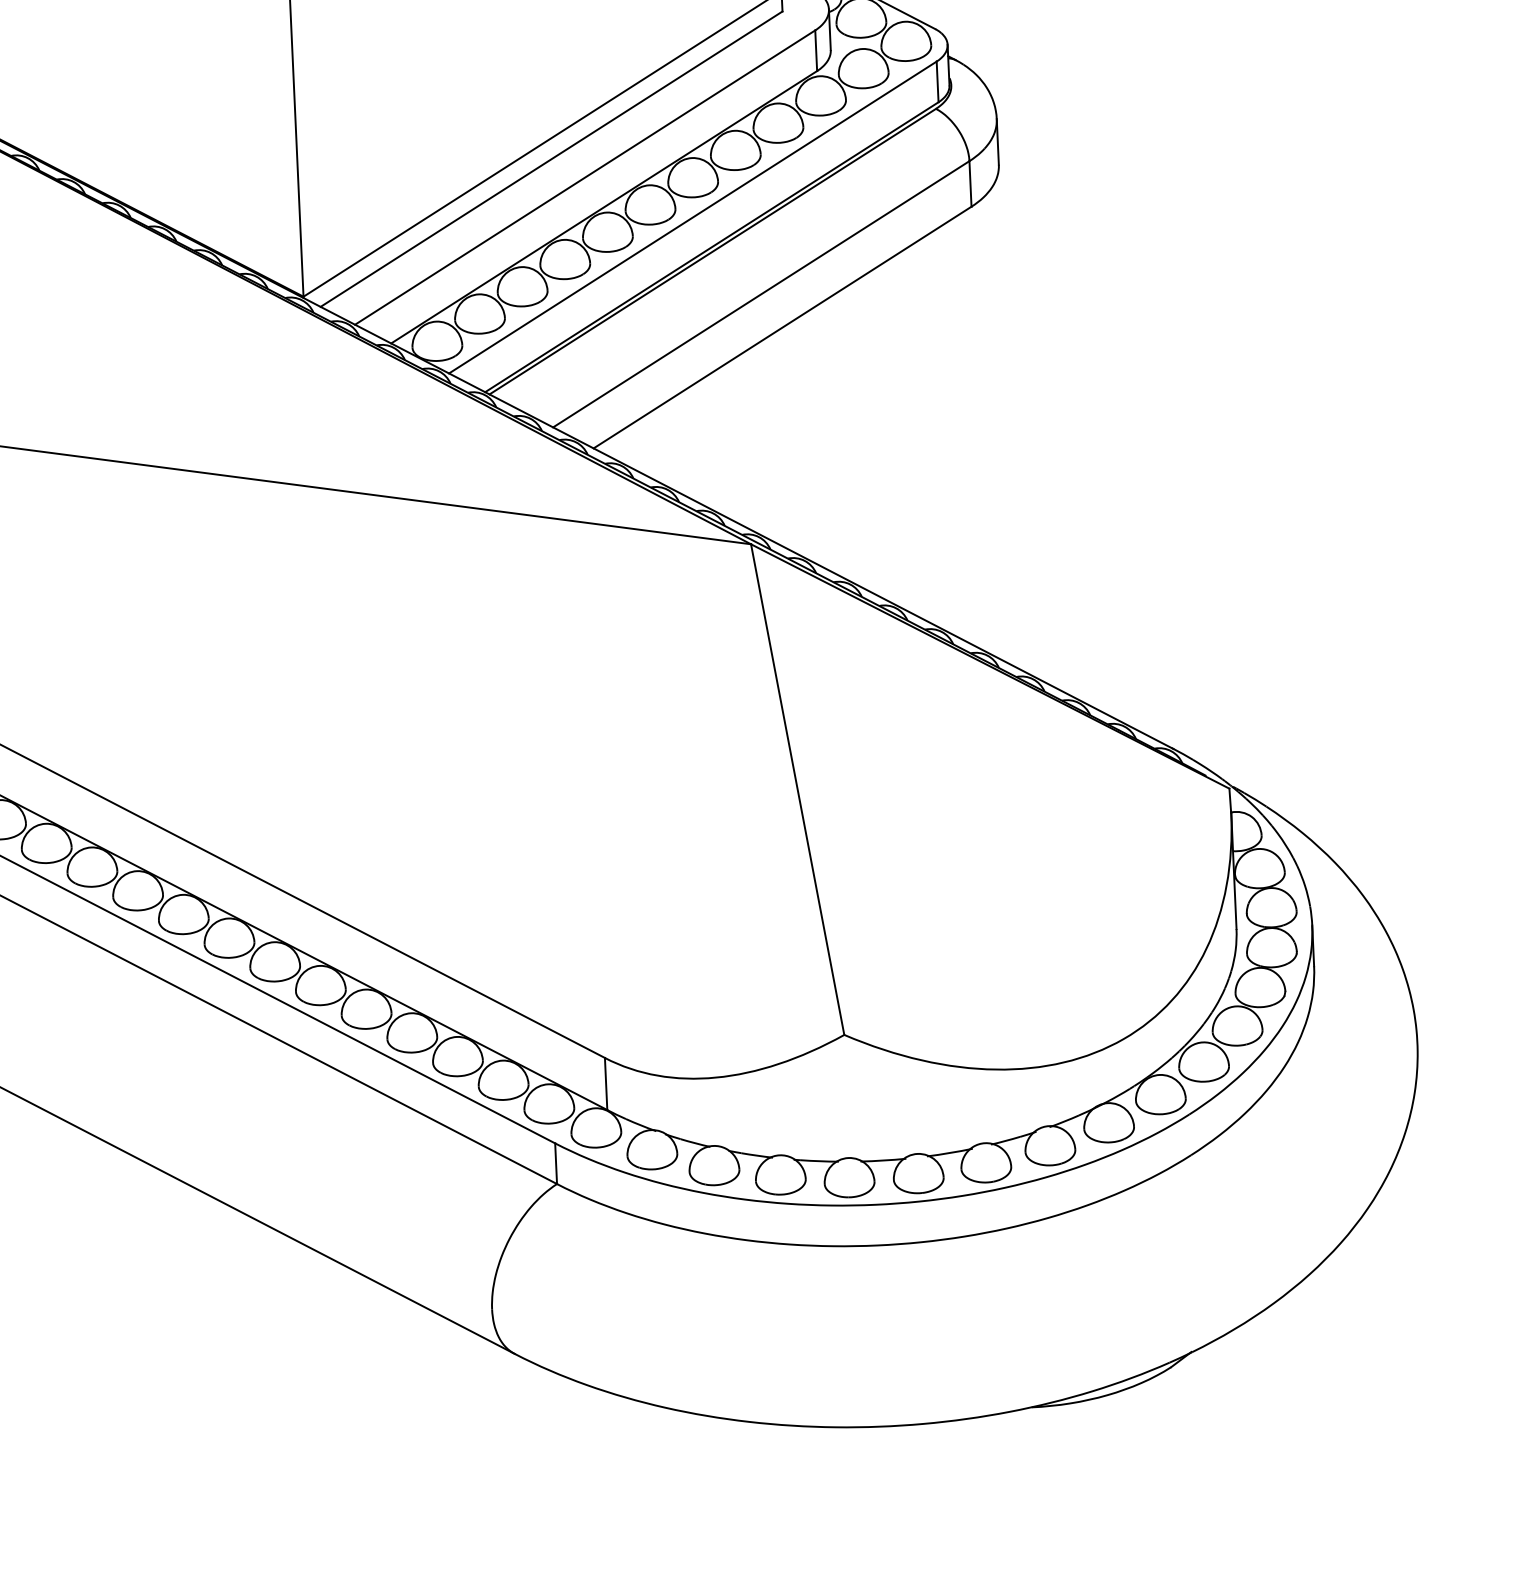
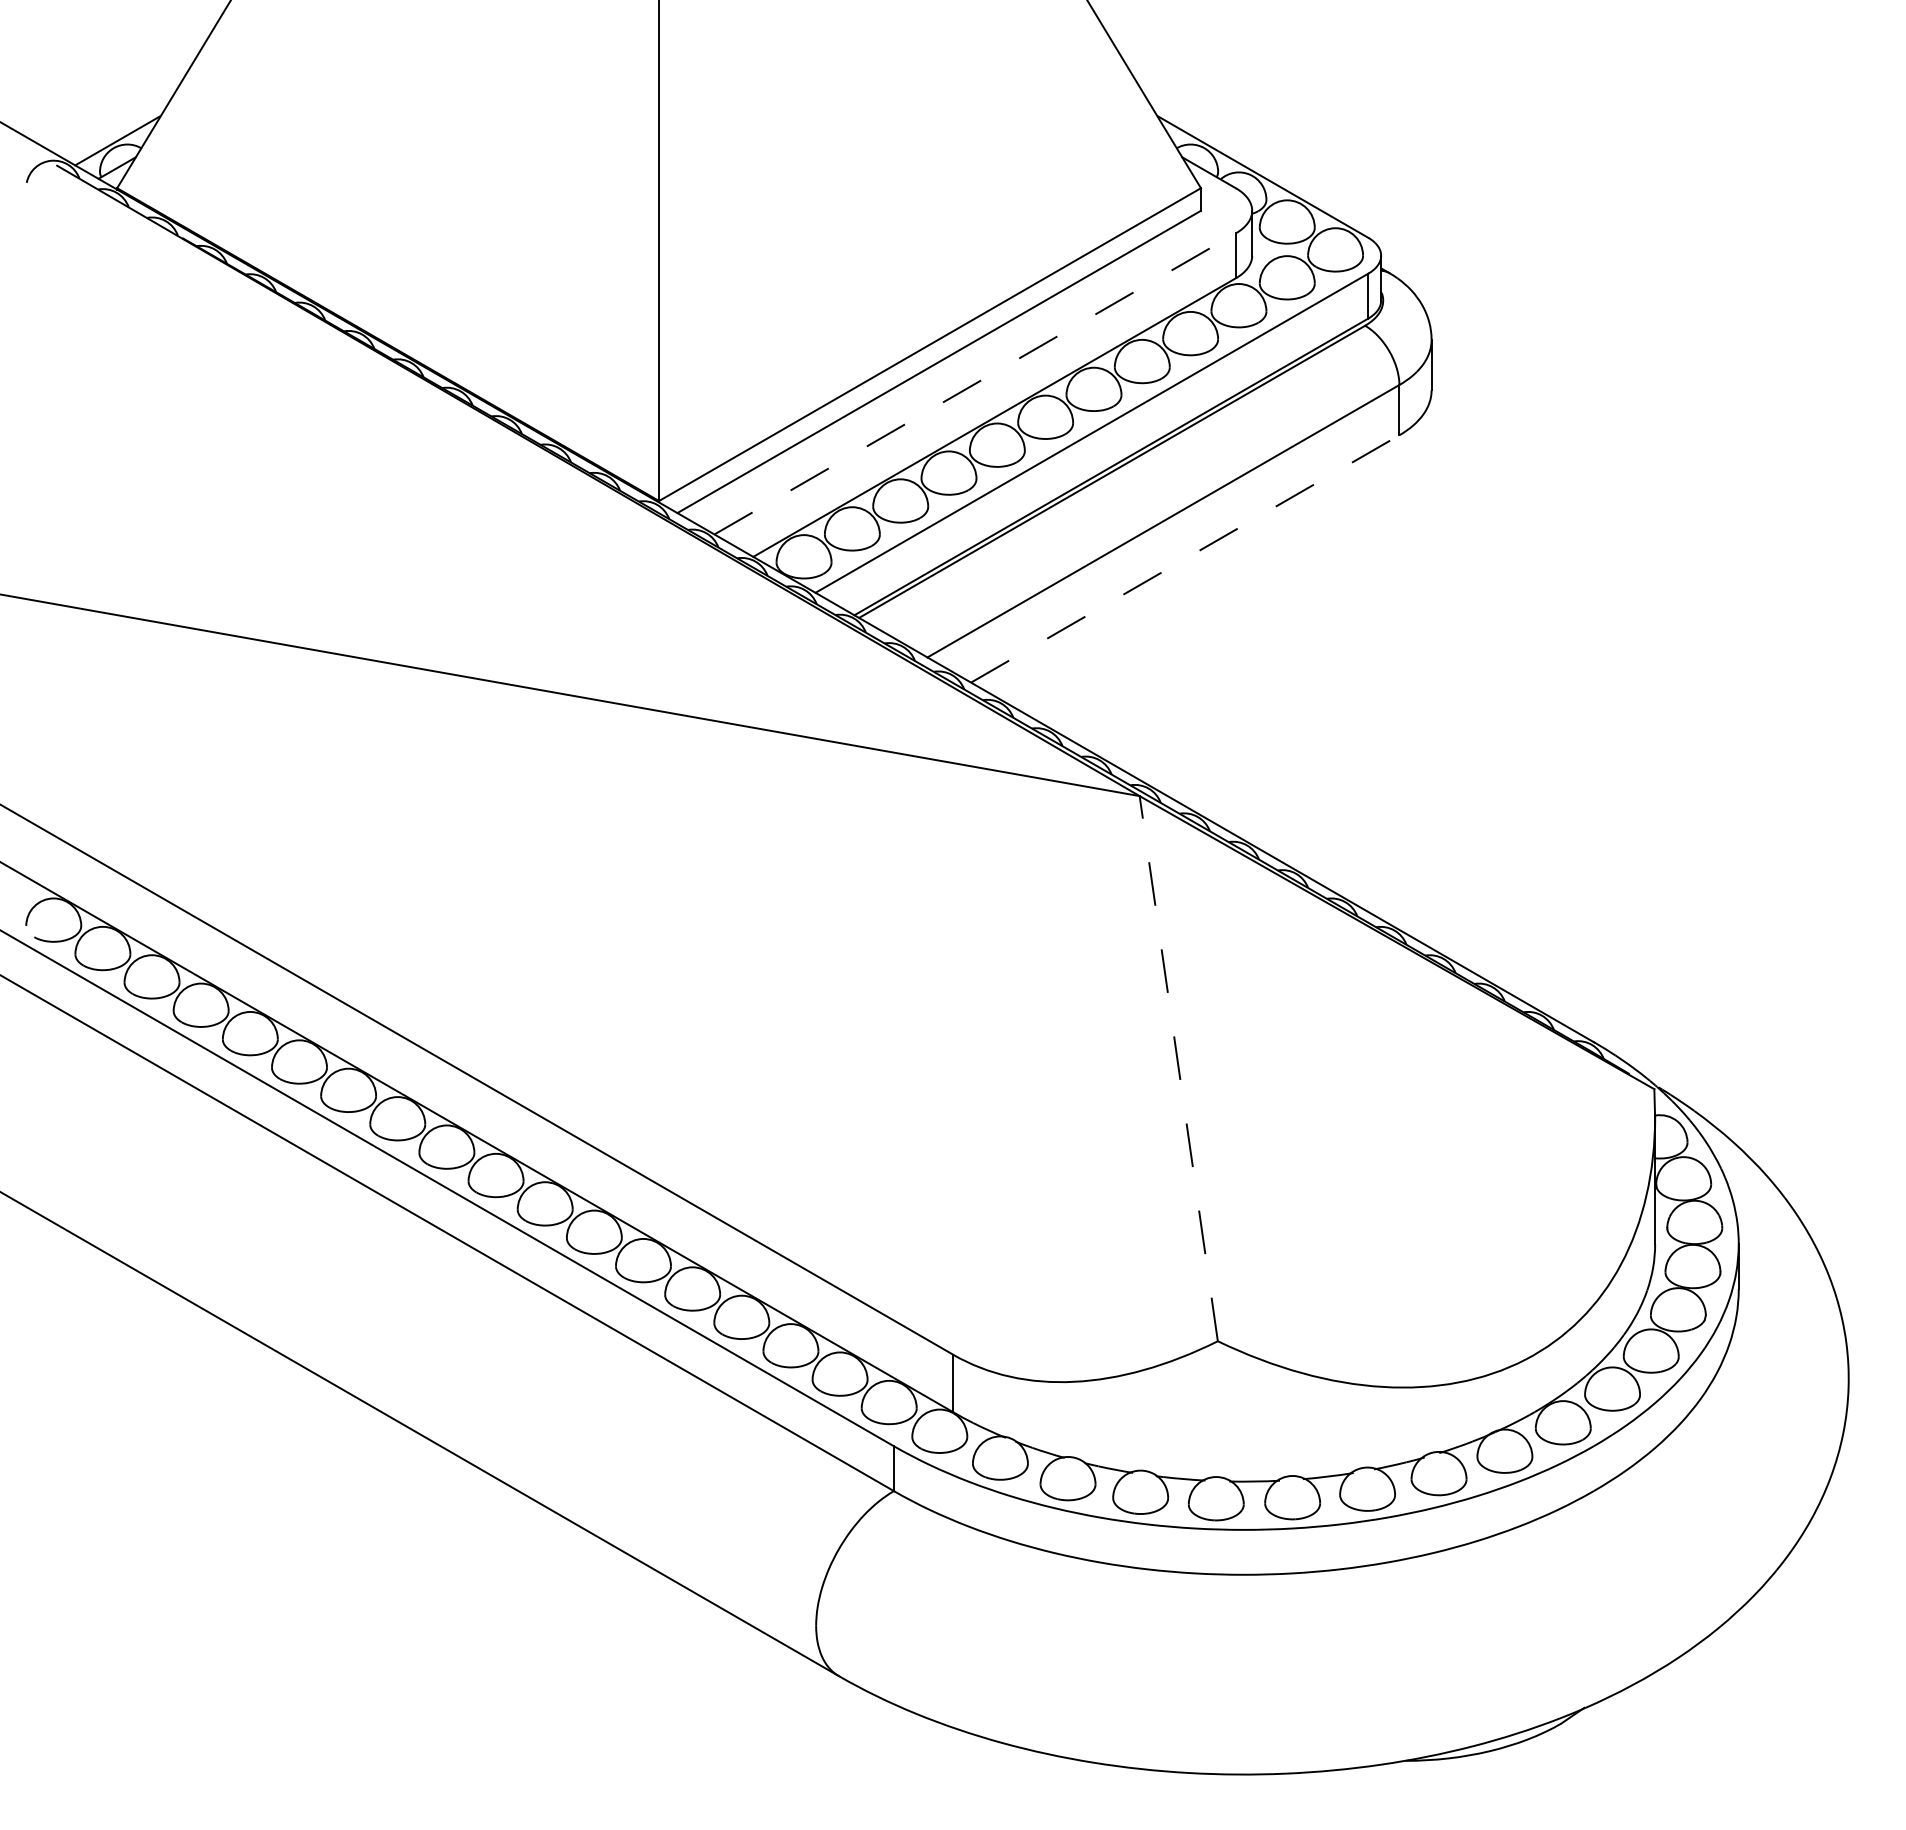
line: (585, 177) -> (975, 383), solid -> dashed
line: (782, 327) -> (1185, 558), solid -> dashed
line: (797, 789) -> (1178, 1068), solid -> dashed

